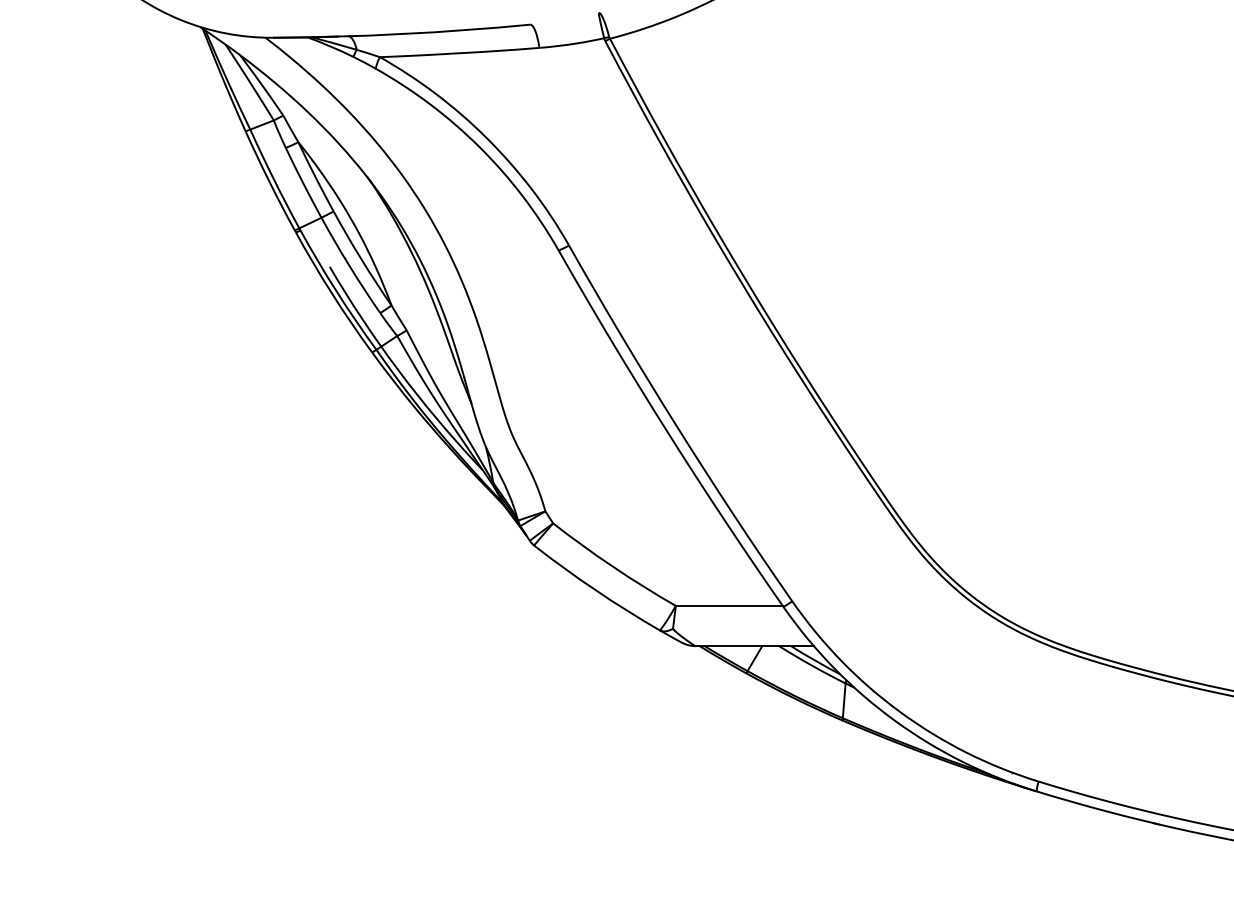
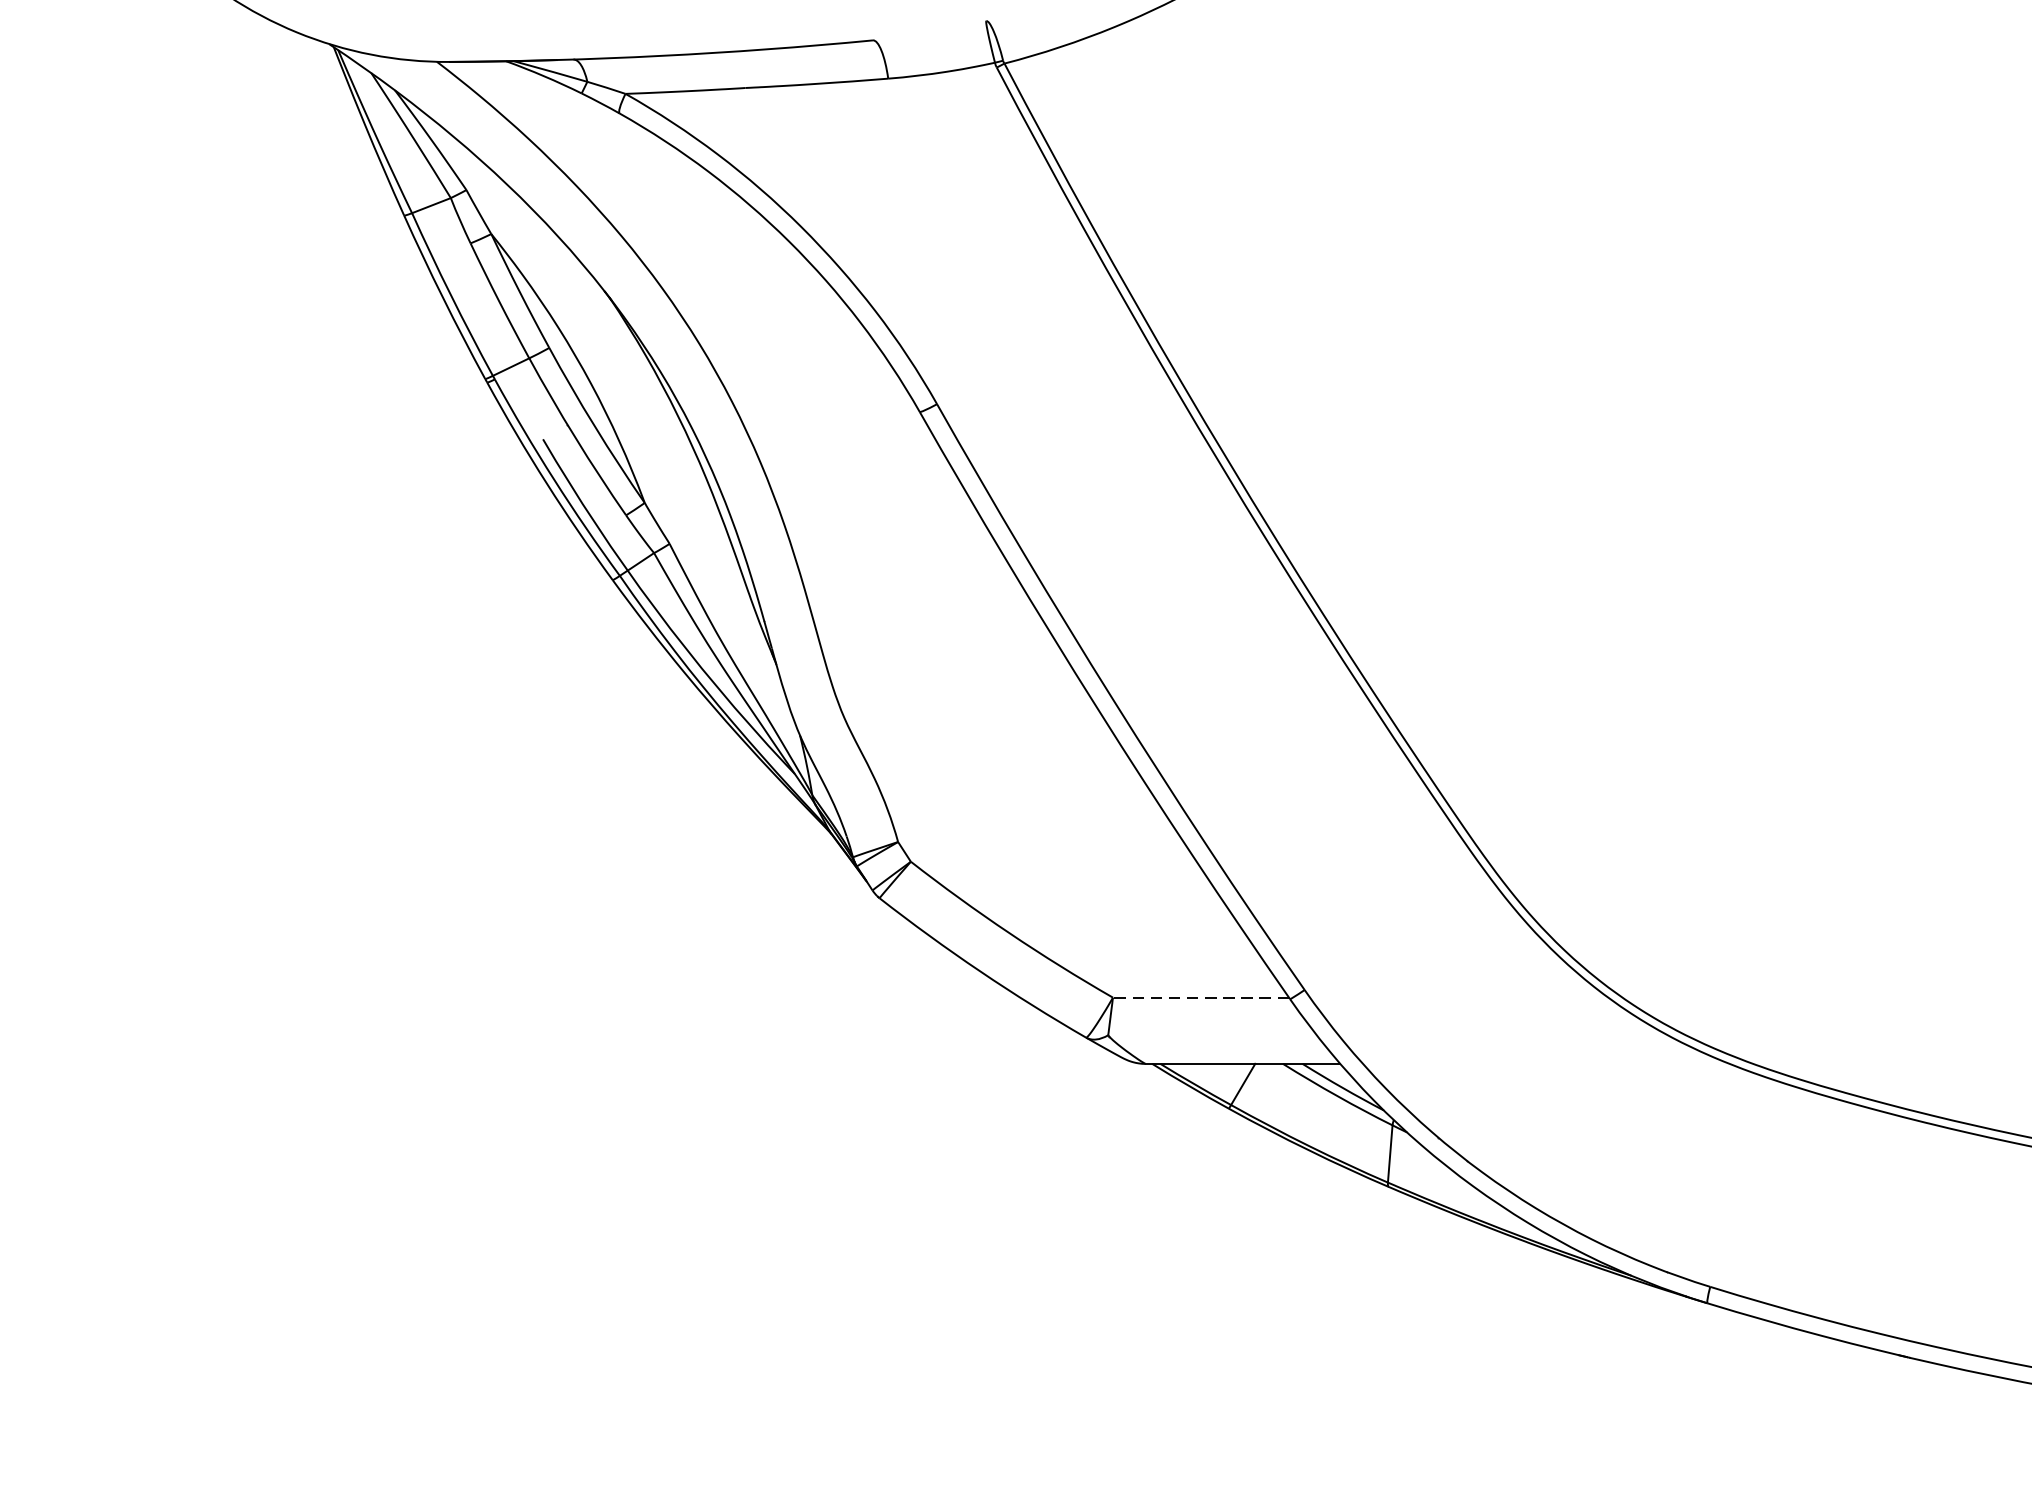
line: (728, 605) -> (1199, 996), solid -> dashed

